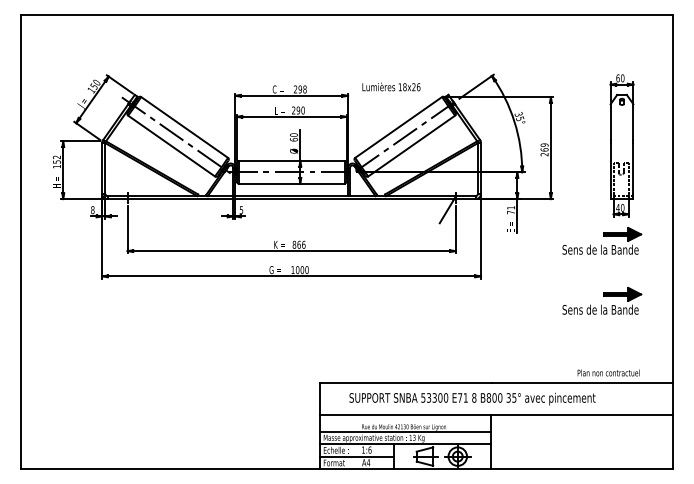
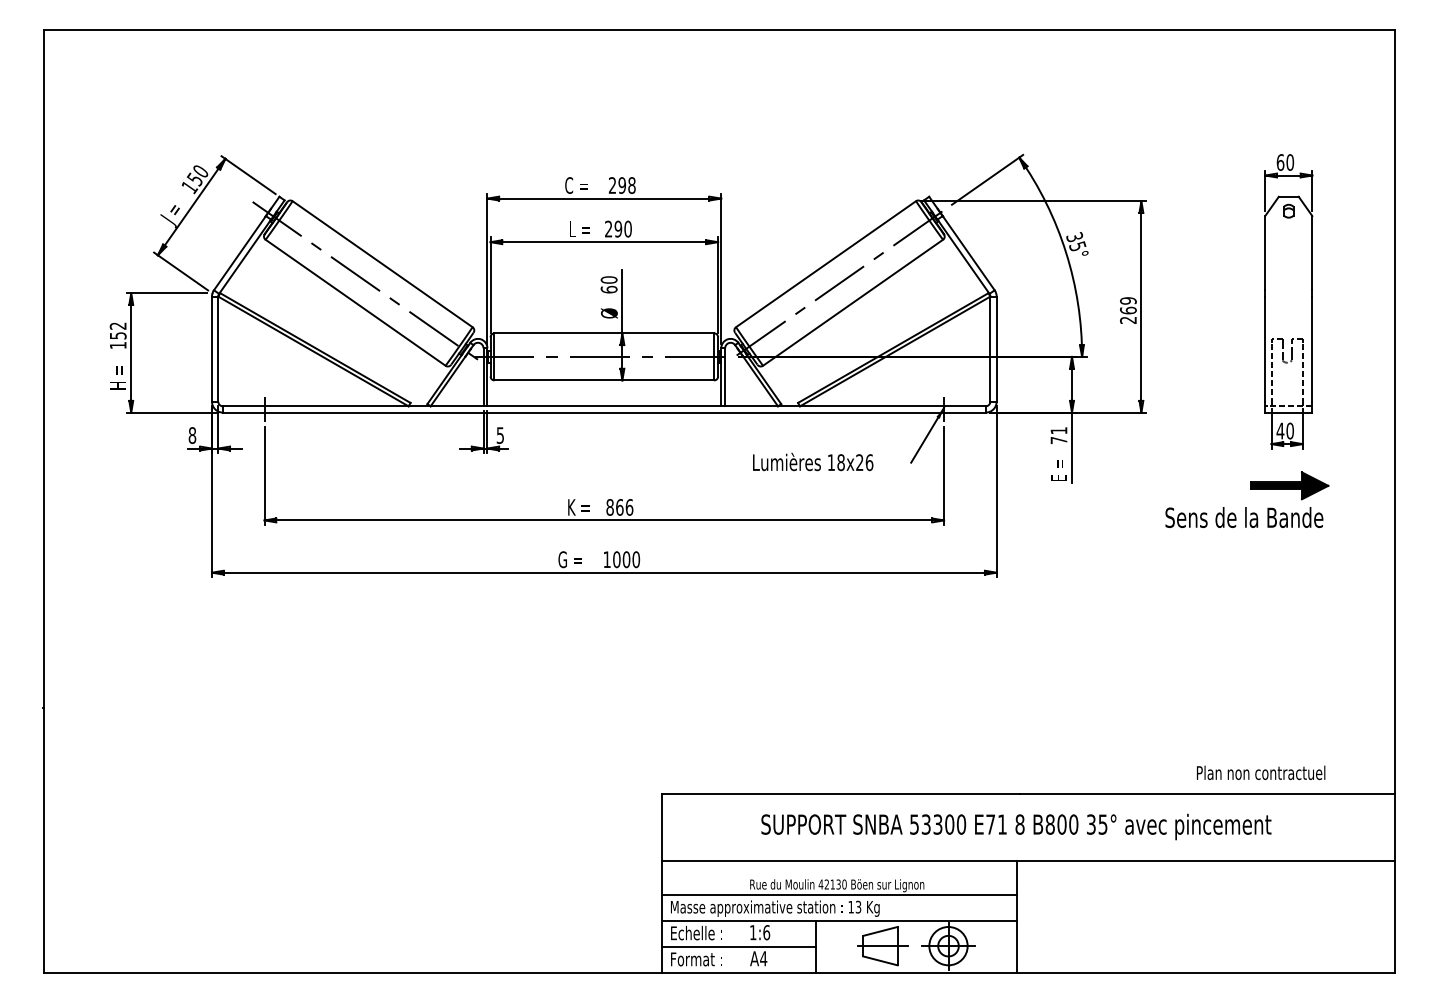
text: (391, 86) -> (813, 461), moved
part: (602, 300) -> (1248, 622), removed
text: (472, 398) -> (1016, 825), moved

